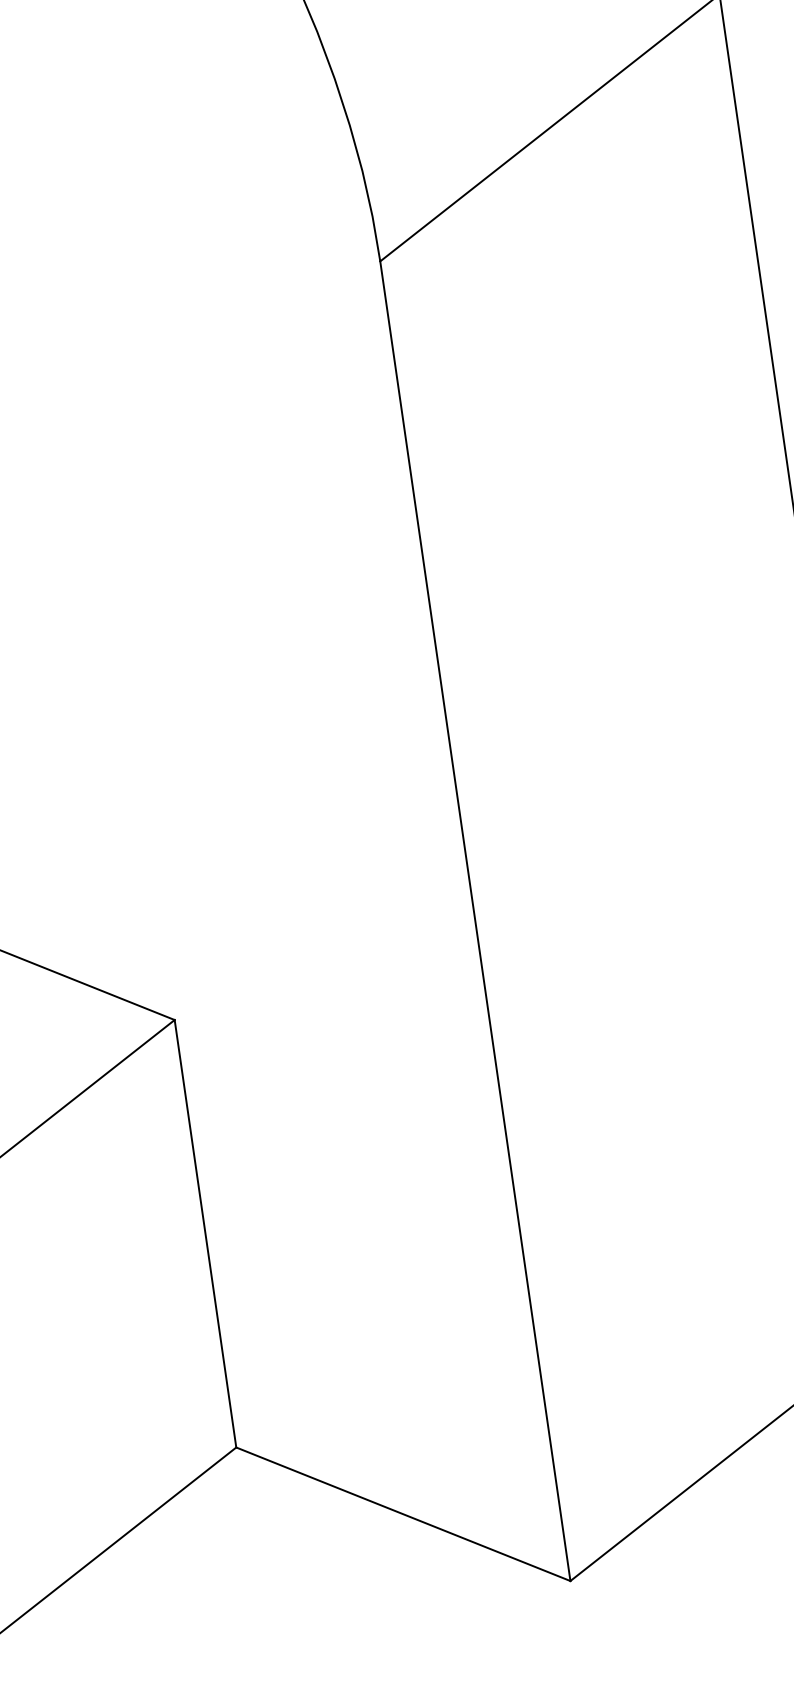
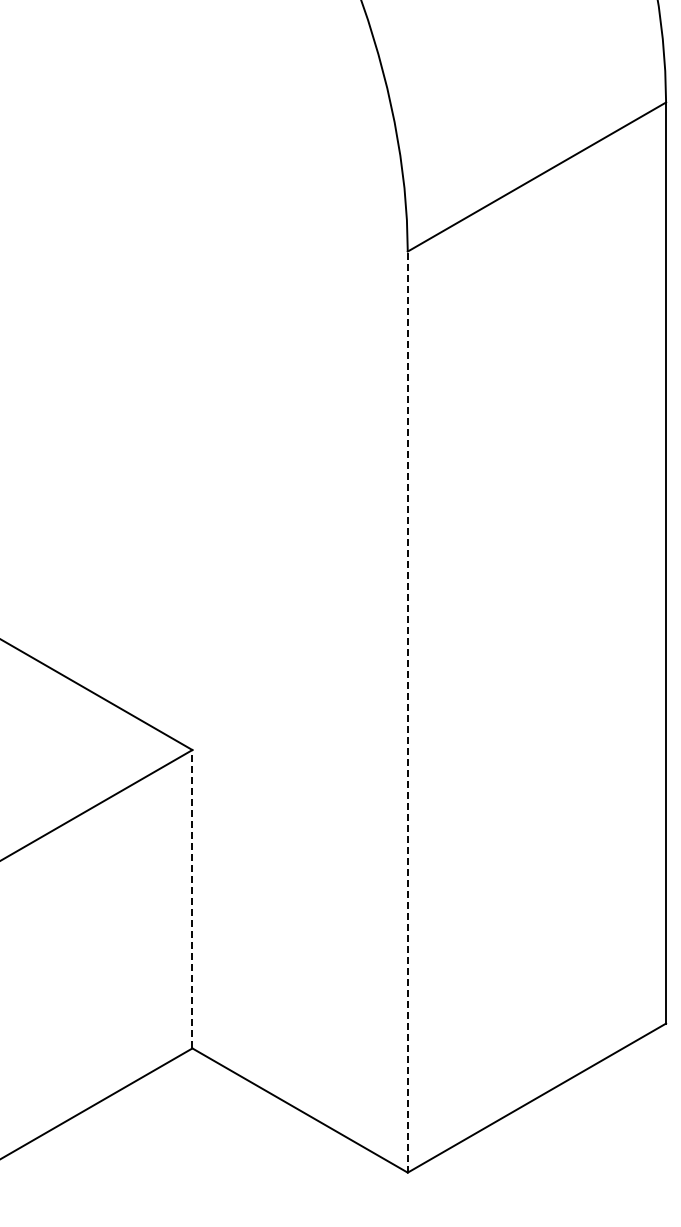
line: (475, 921) -> (407, 712), solid -> dashed
line: (205, 1232) -> (192, 898), solid -> dashed

